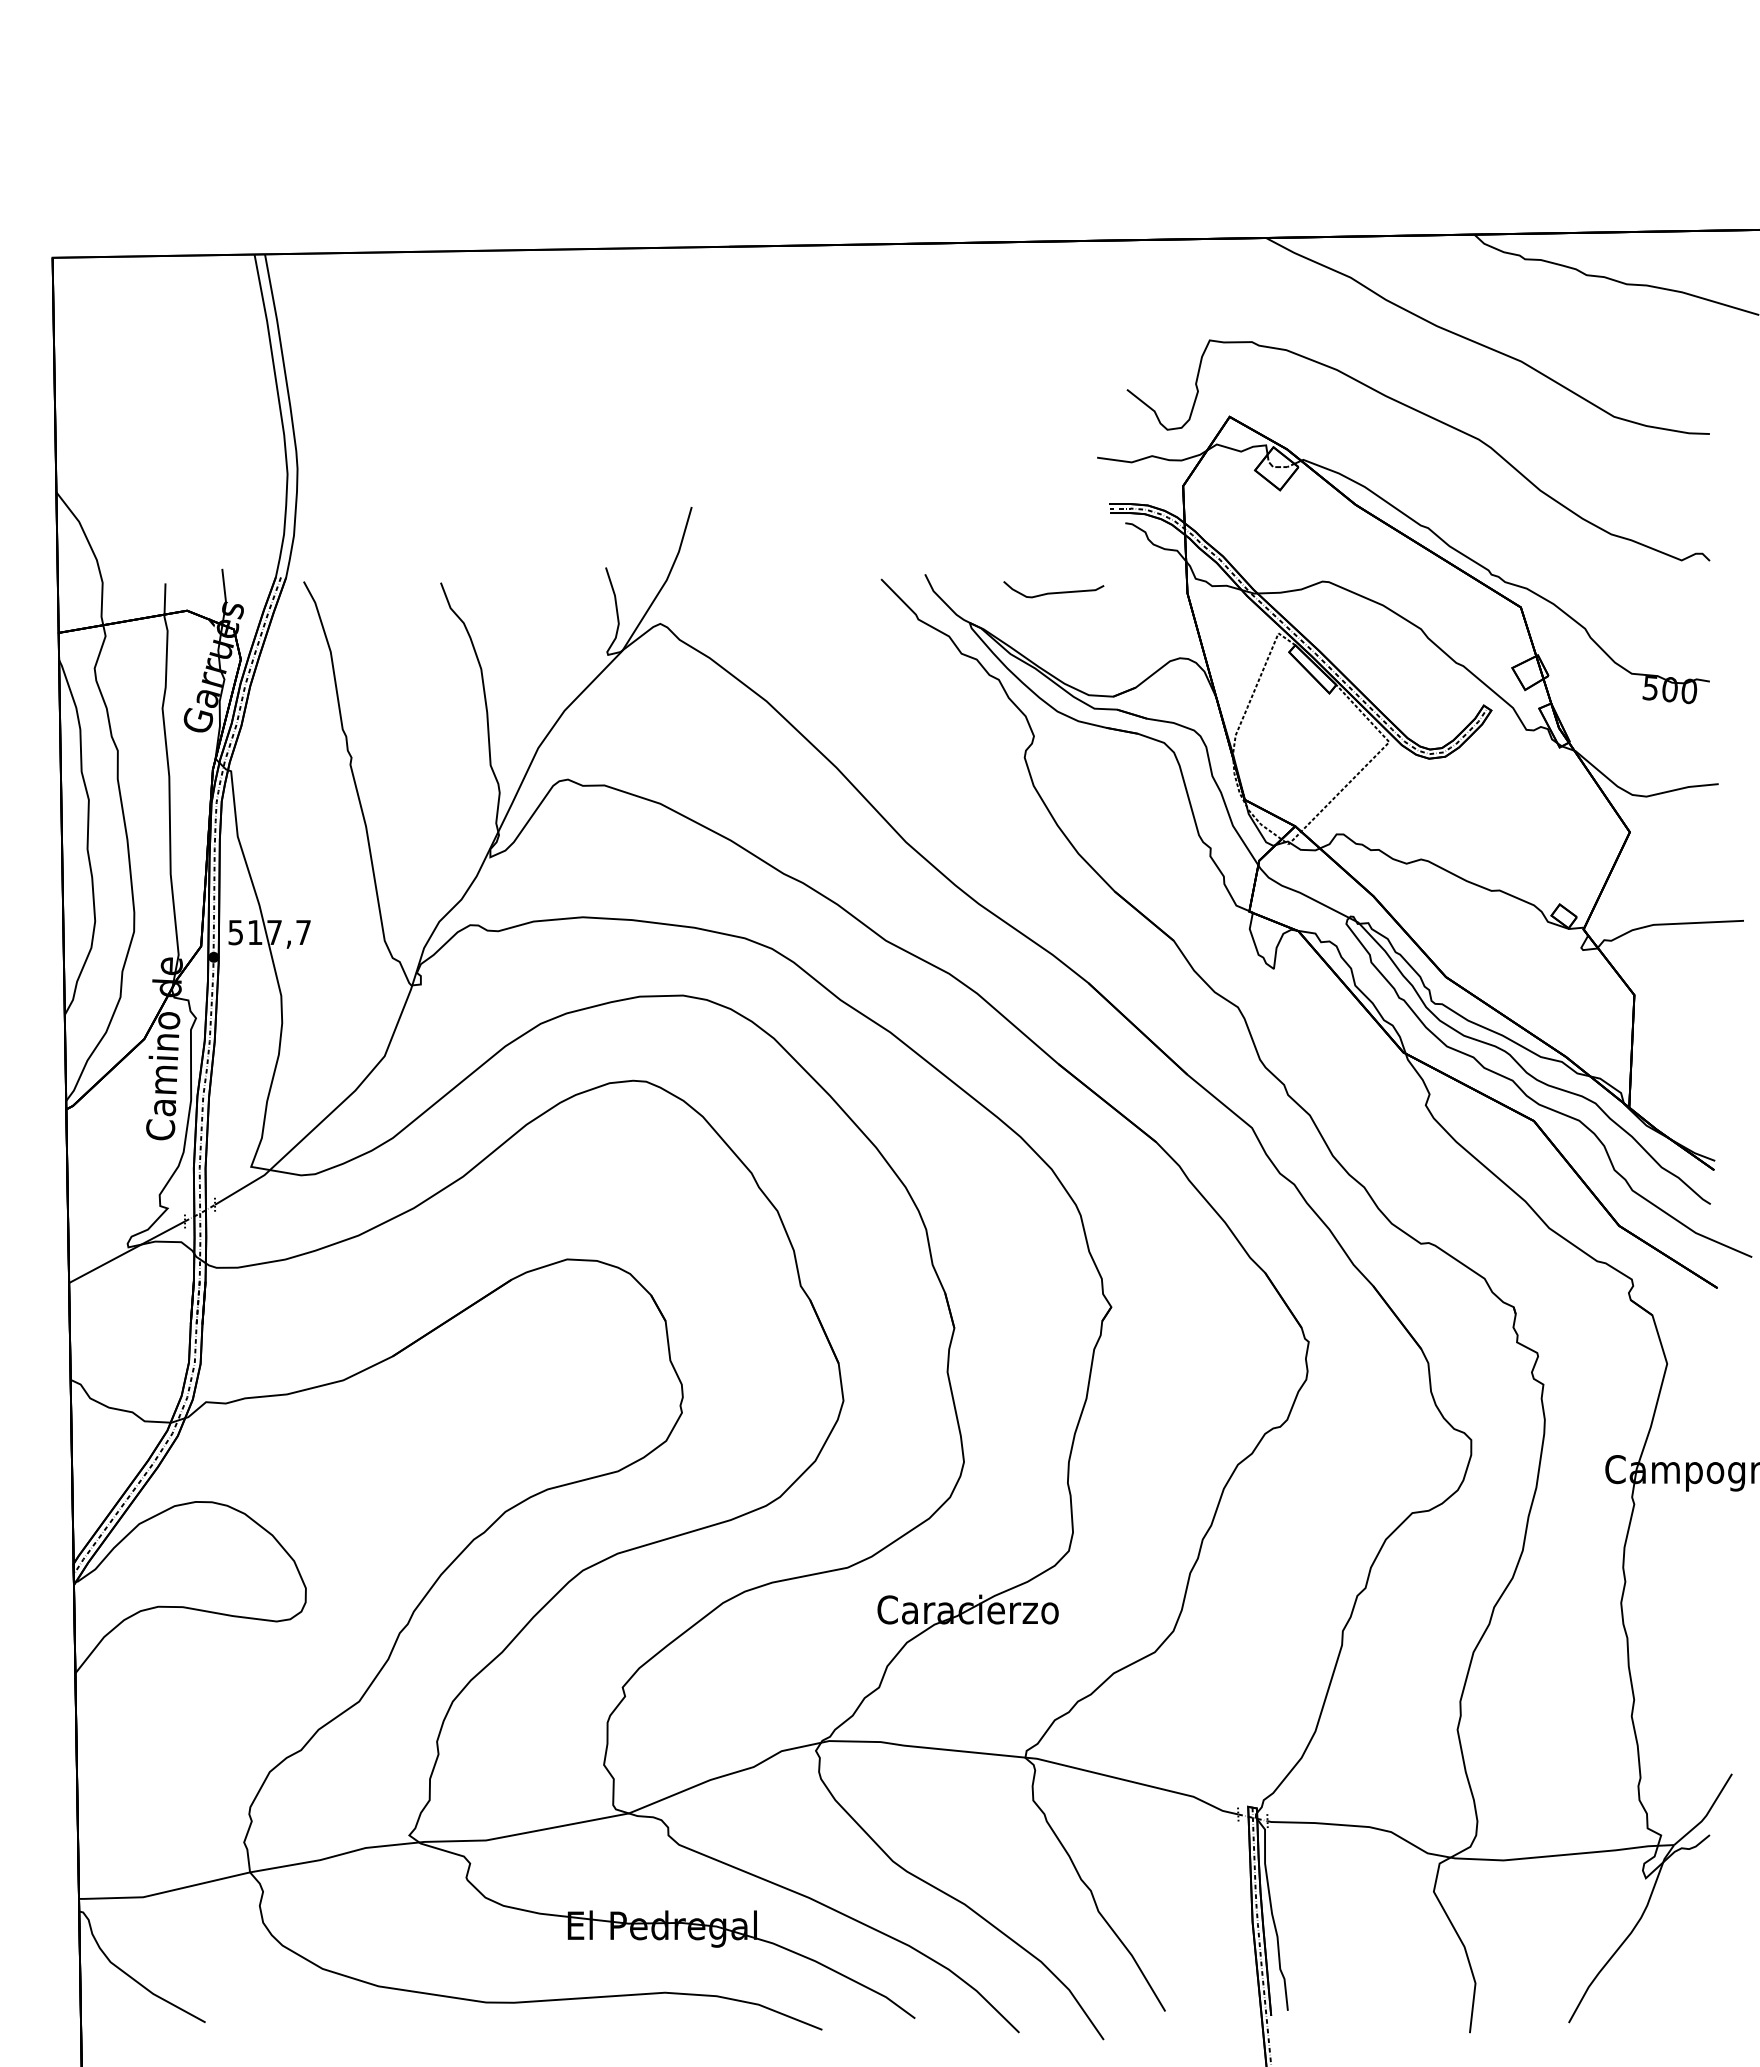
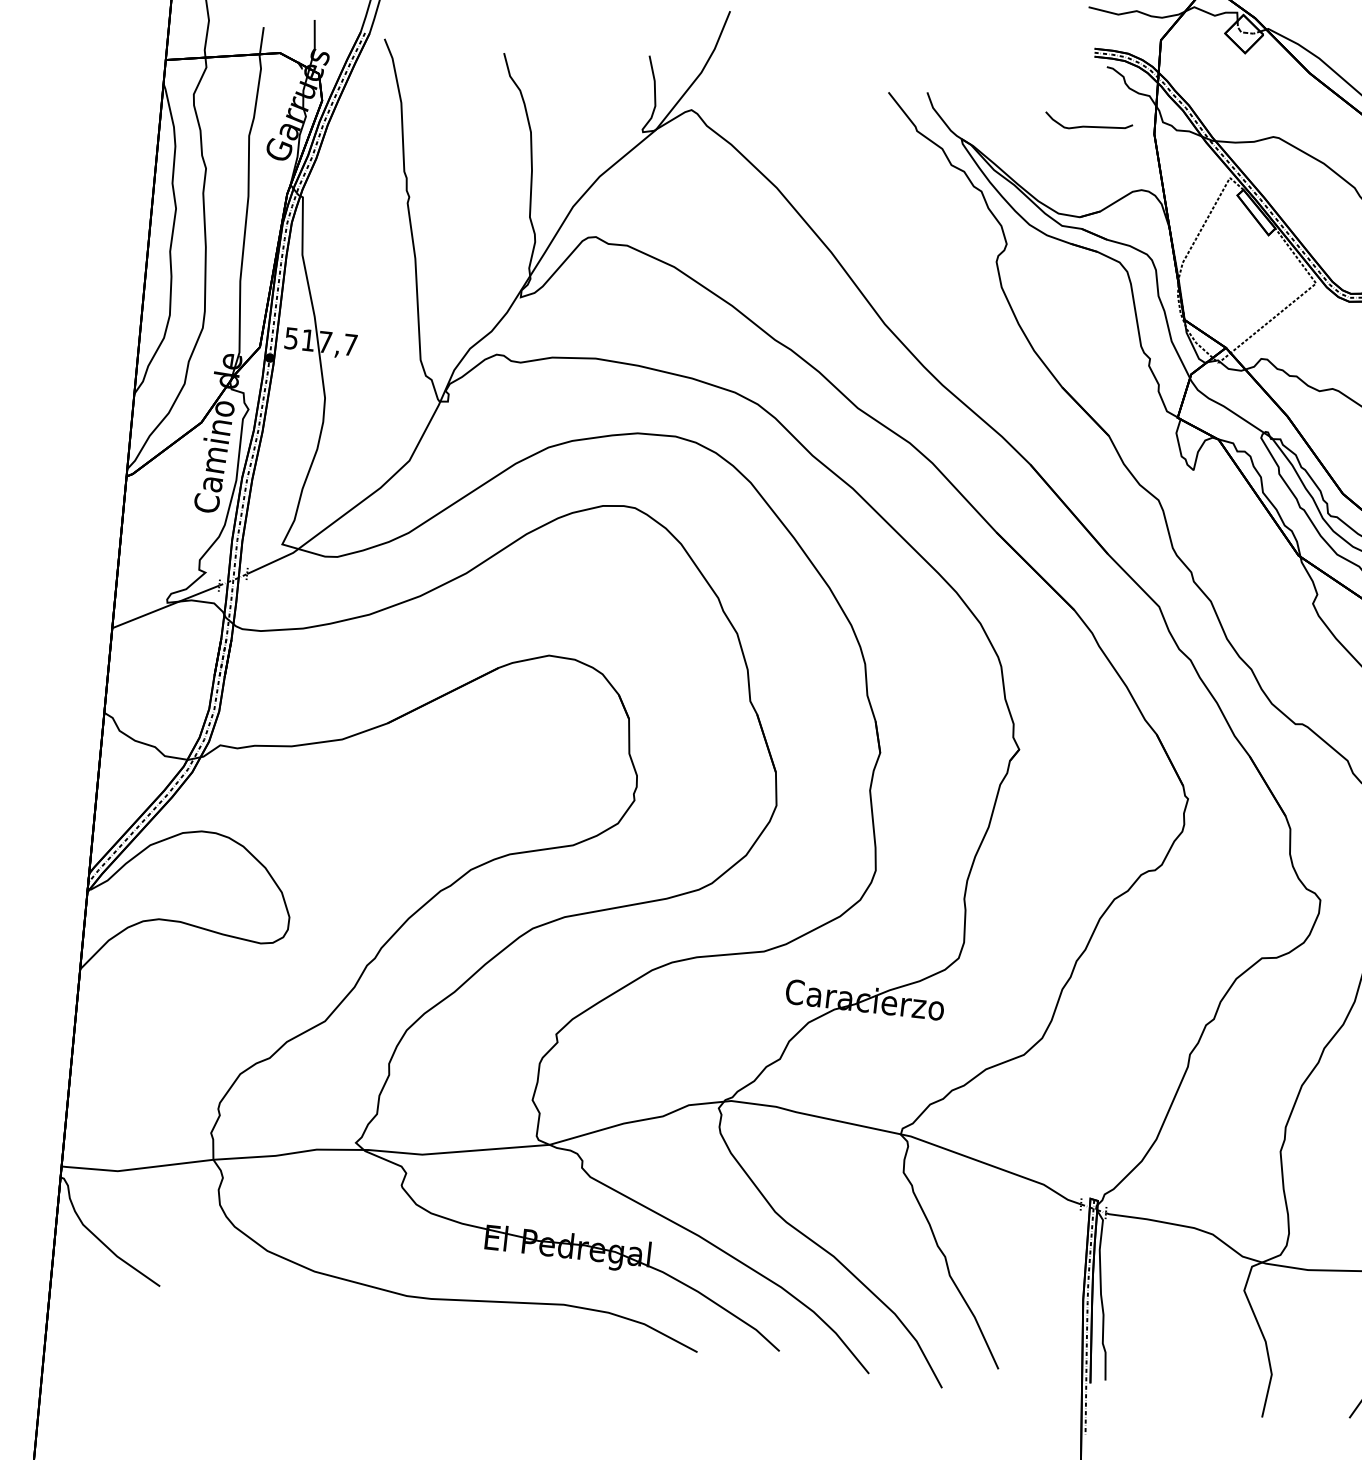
curve: (1053, 592) -> (1088, 126), moved

